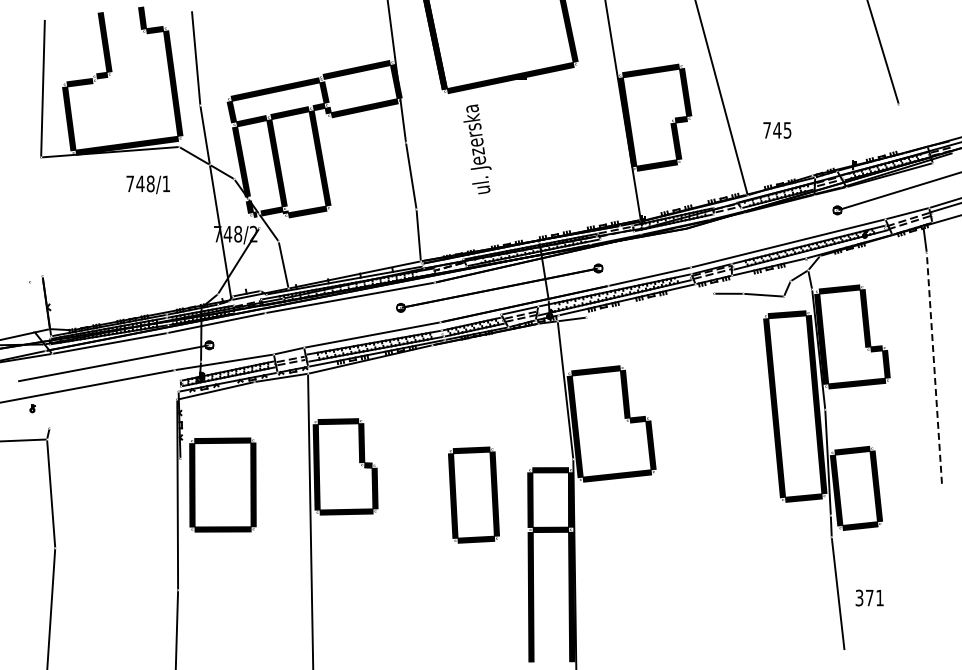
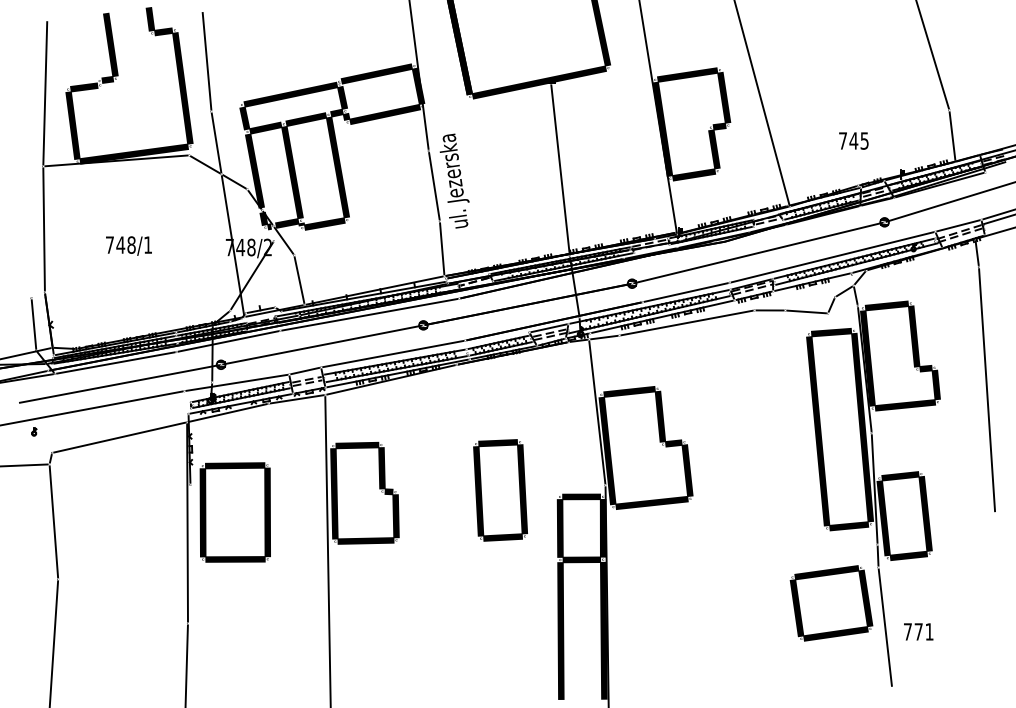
line: (901, 128) -> (952, 135), added
text: (777, 130) -> (854, 141), moved
text: (477, 149) -> (454, 181), moved
line: (530, 160) -> (560, 169), added
text: (147, 184) -> (128, 245), moved
line: (41, 216) -> (43, 228), added
line: (717, 239) -> (757, 253), added
line: (650, 305) -> (687, 322), added
line: (32, 306) -> (34, 323), added
line: (304, 326) -> (321, 345), added
line: (934, 369) -> (987, 390), dashed -> solid
line: (113, 414) -> (119, 437), added
part: (473, 494) -> (500, 489), moved
part: (786, 570) -> (830, 602), added
text: (859, 597) -> (907, 631), 371 -> 771

